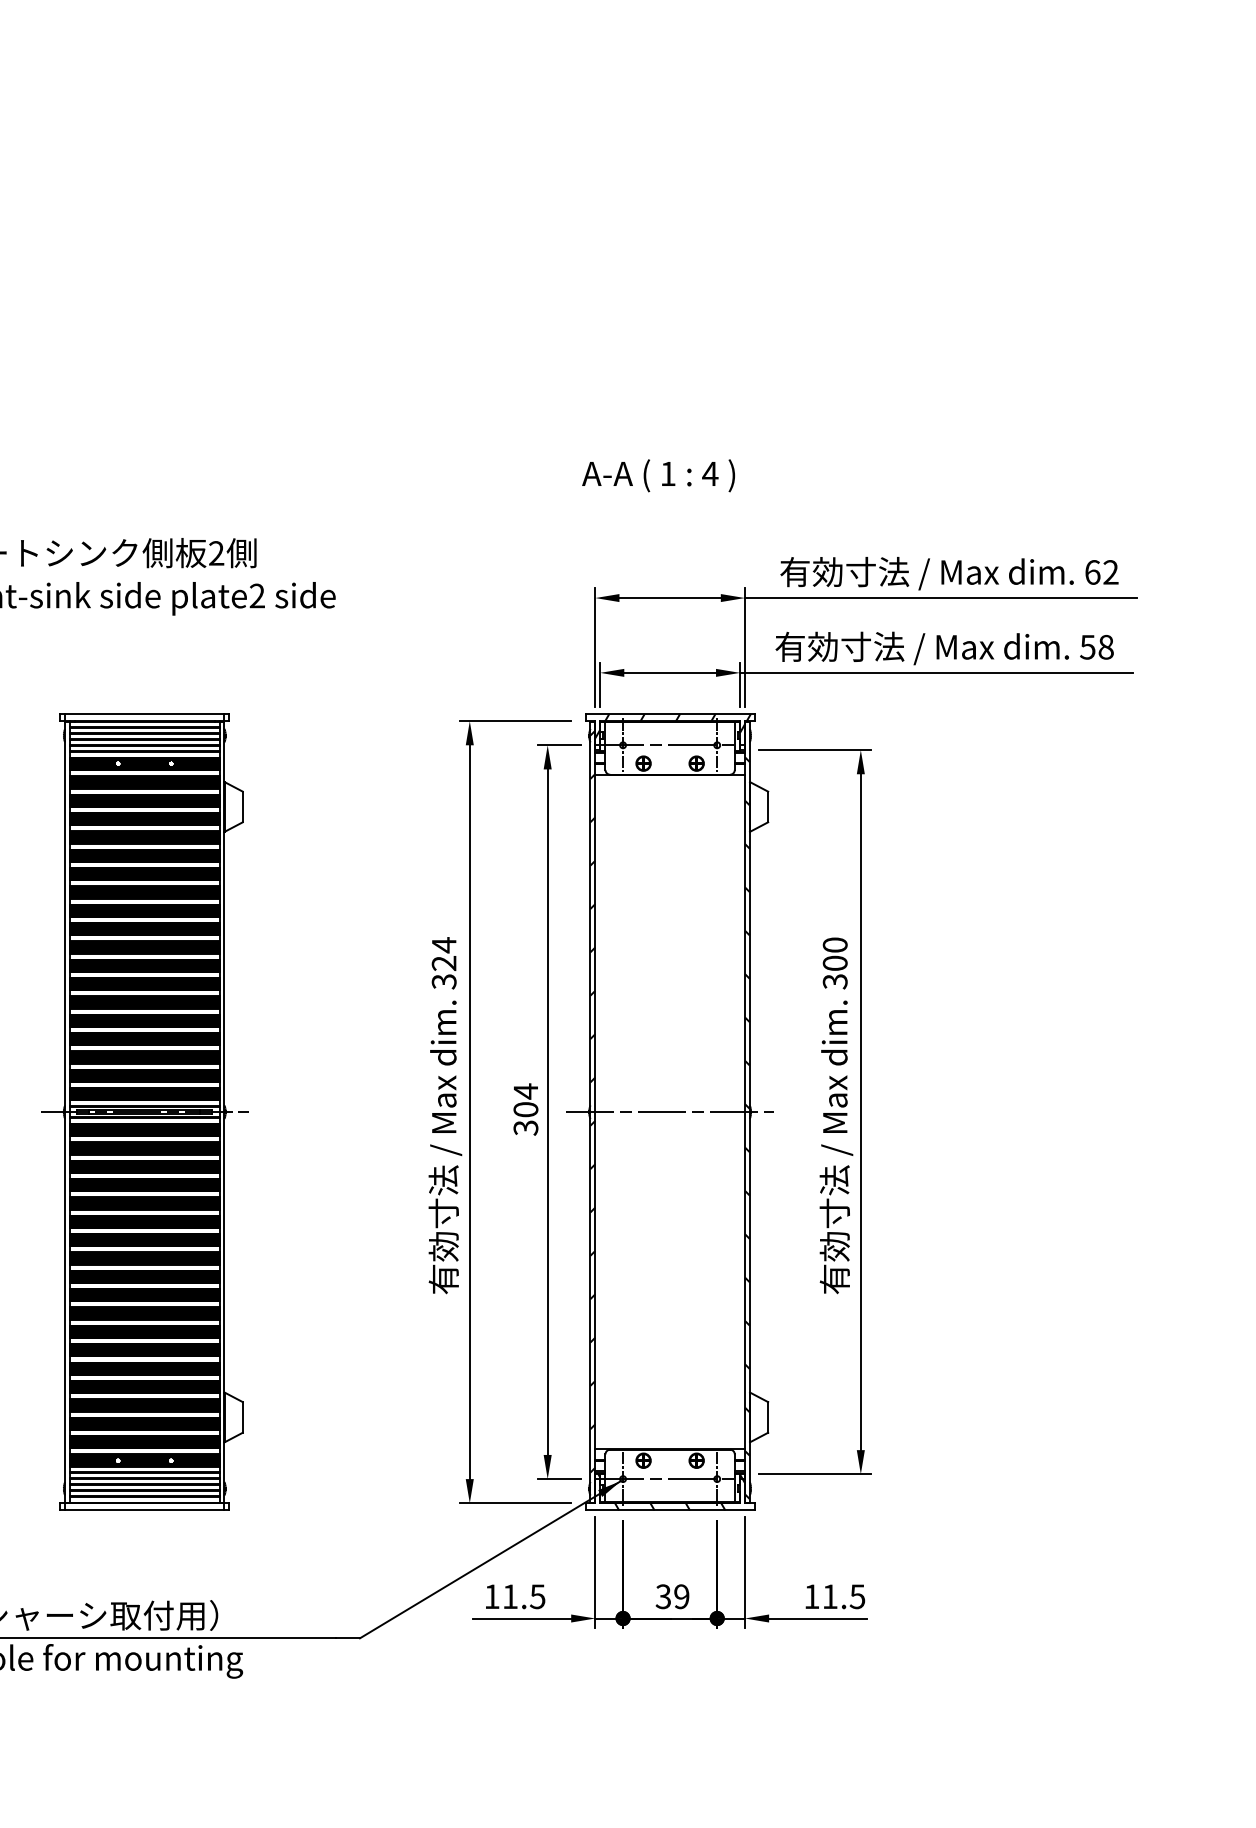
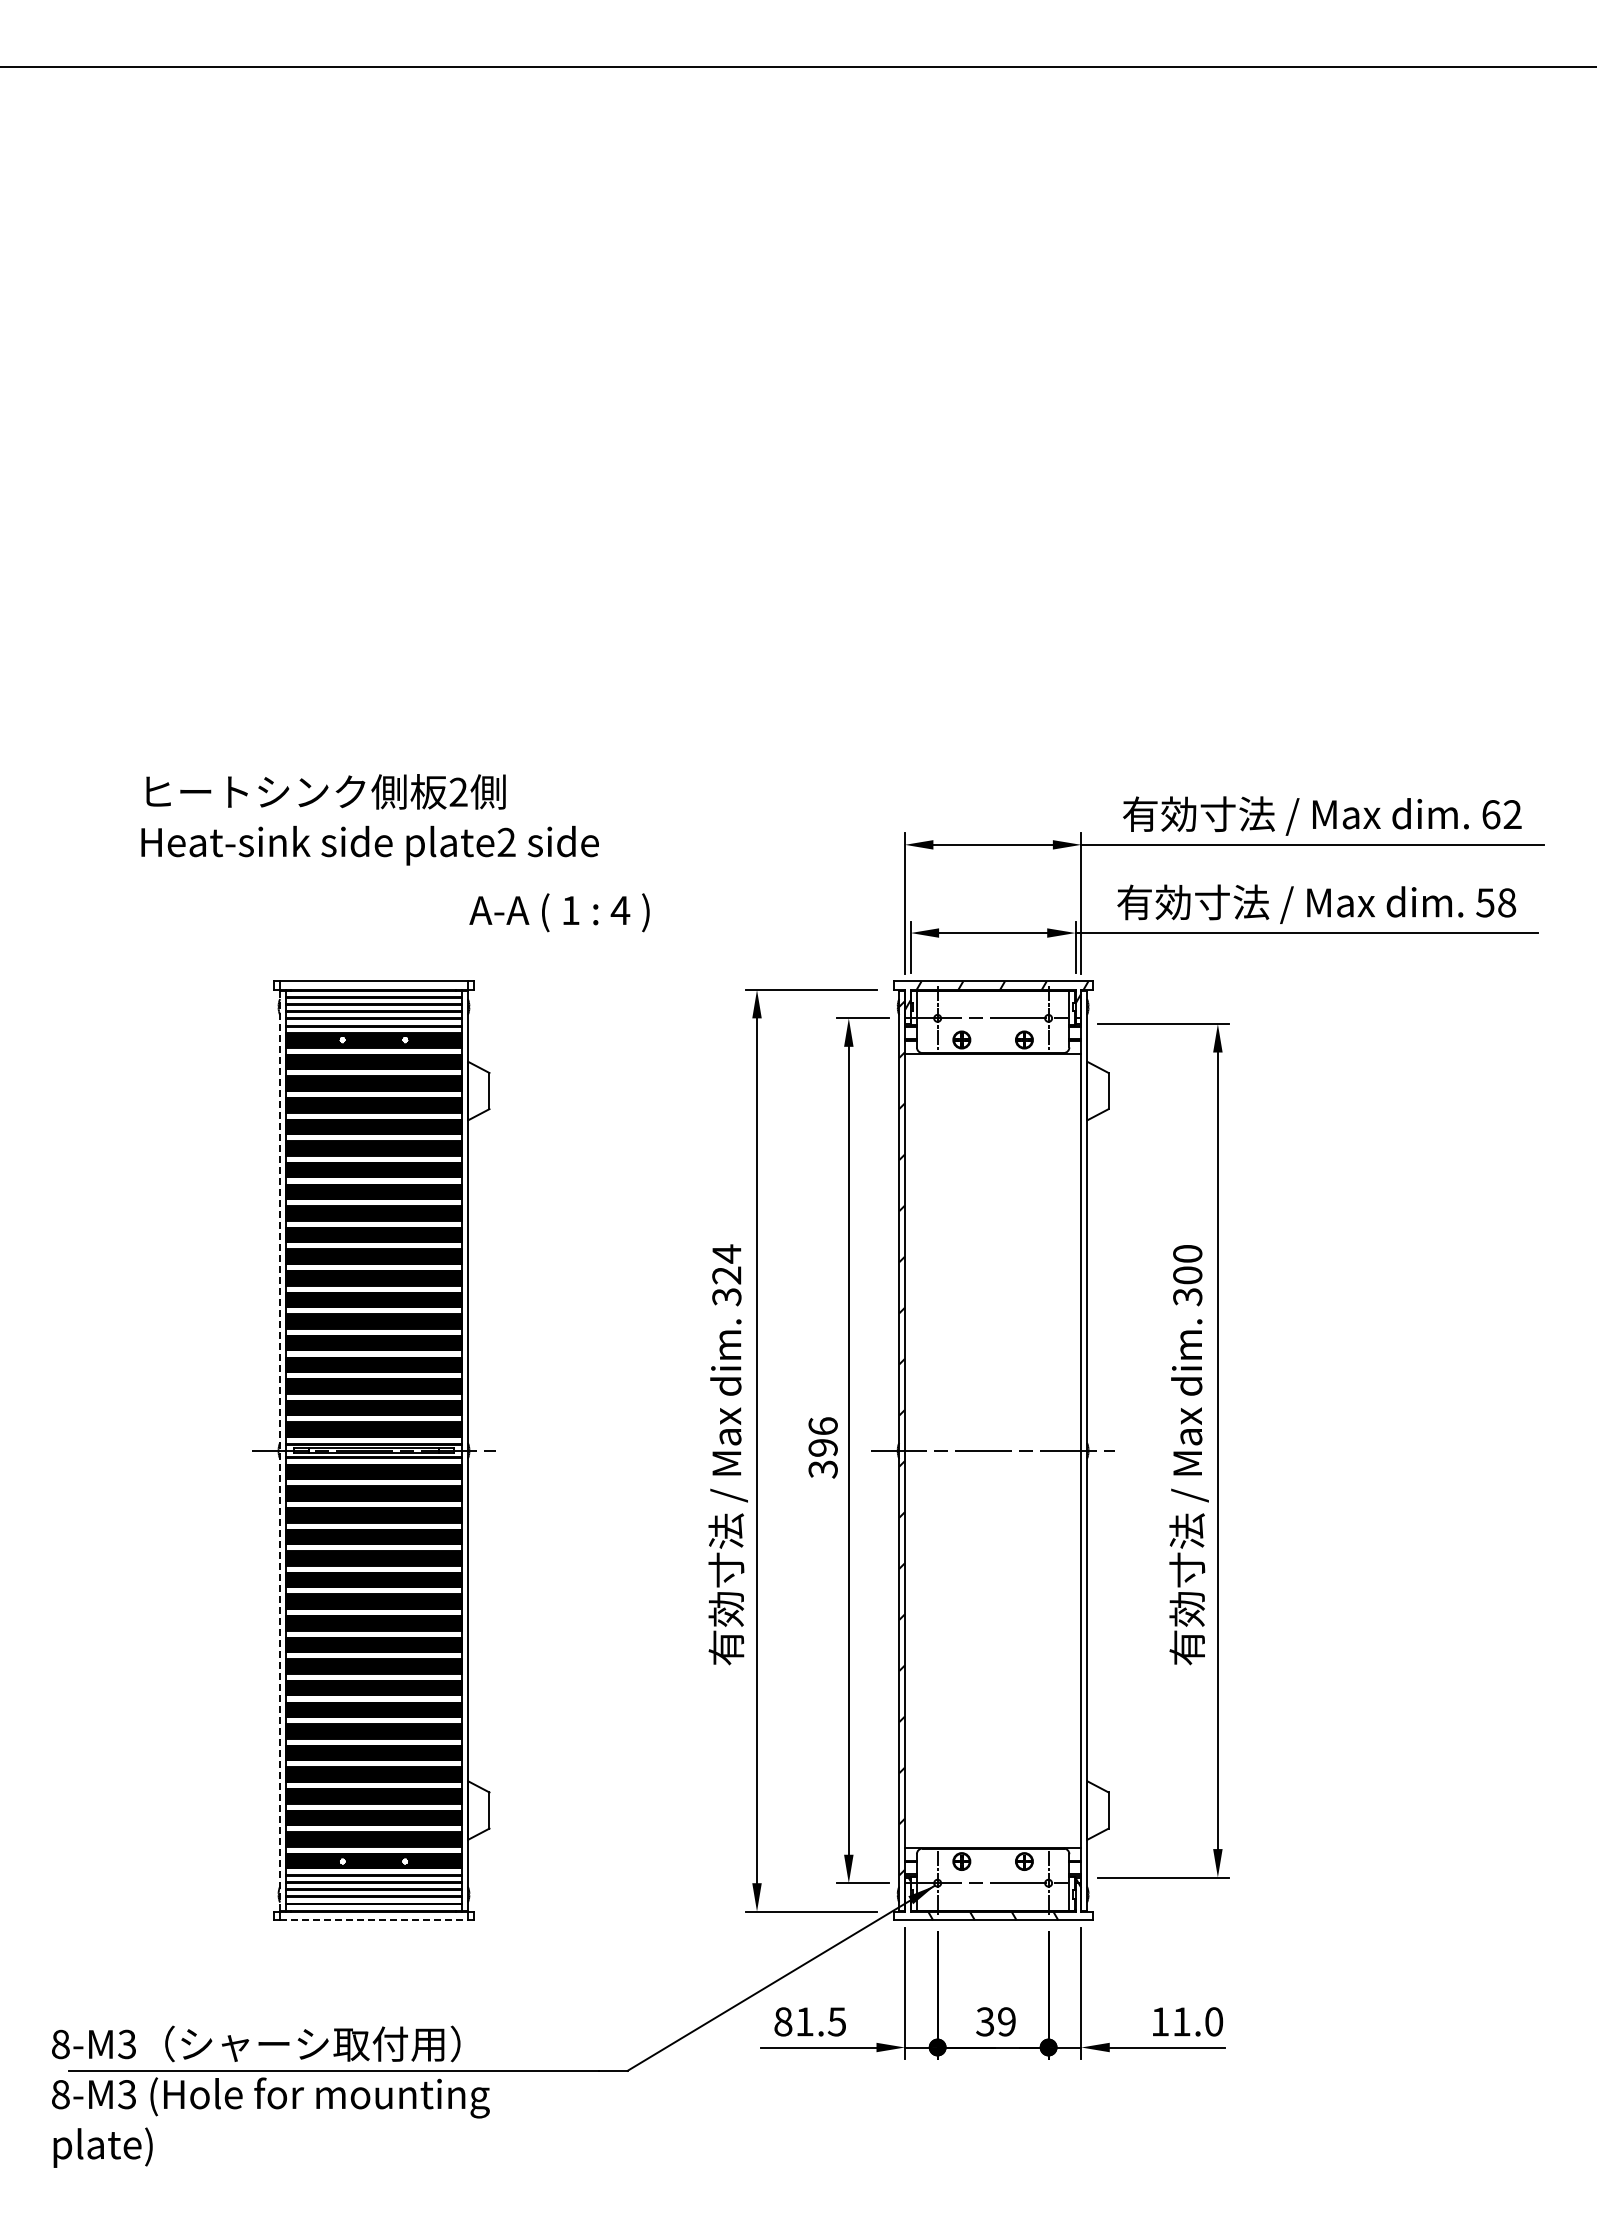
text: (658, 475) -> (559, 912), moved
text: (525, 1100) -> (822, 1436), 304 -> 396
line: (65, 1112) -> (280, 1451), solid -> dashed
hatch: (747, 1128) -> (1084, 1469), removed
line: (144, 1510) -> (373, 1920), solid -> dashed
text: (492, 1596) -> (783, 2021), 11.5 -> 81.5
text: (857, 1596) -> (1213, 2021), 11.5 -> 11.0

